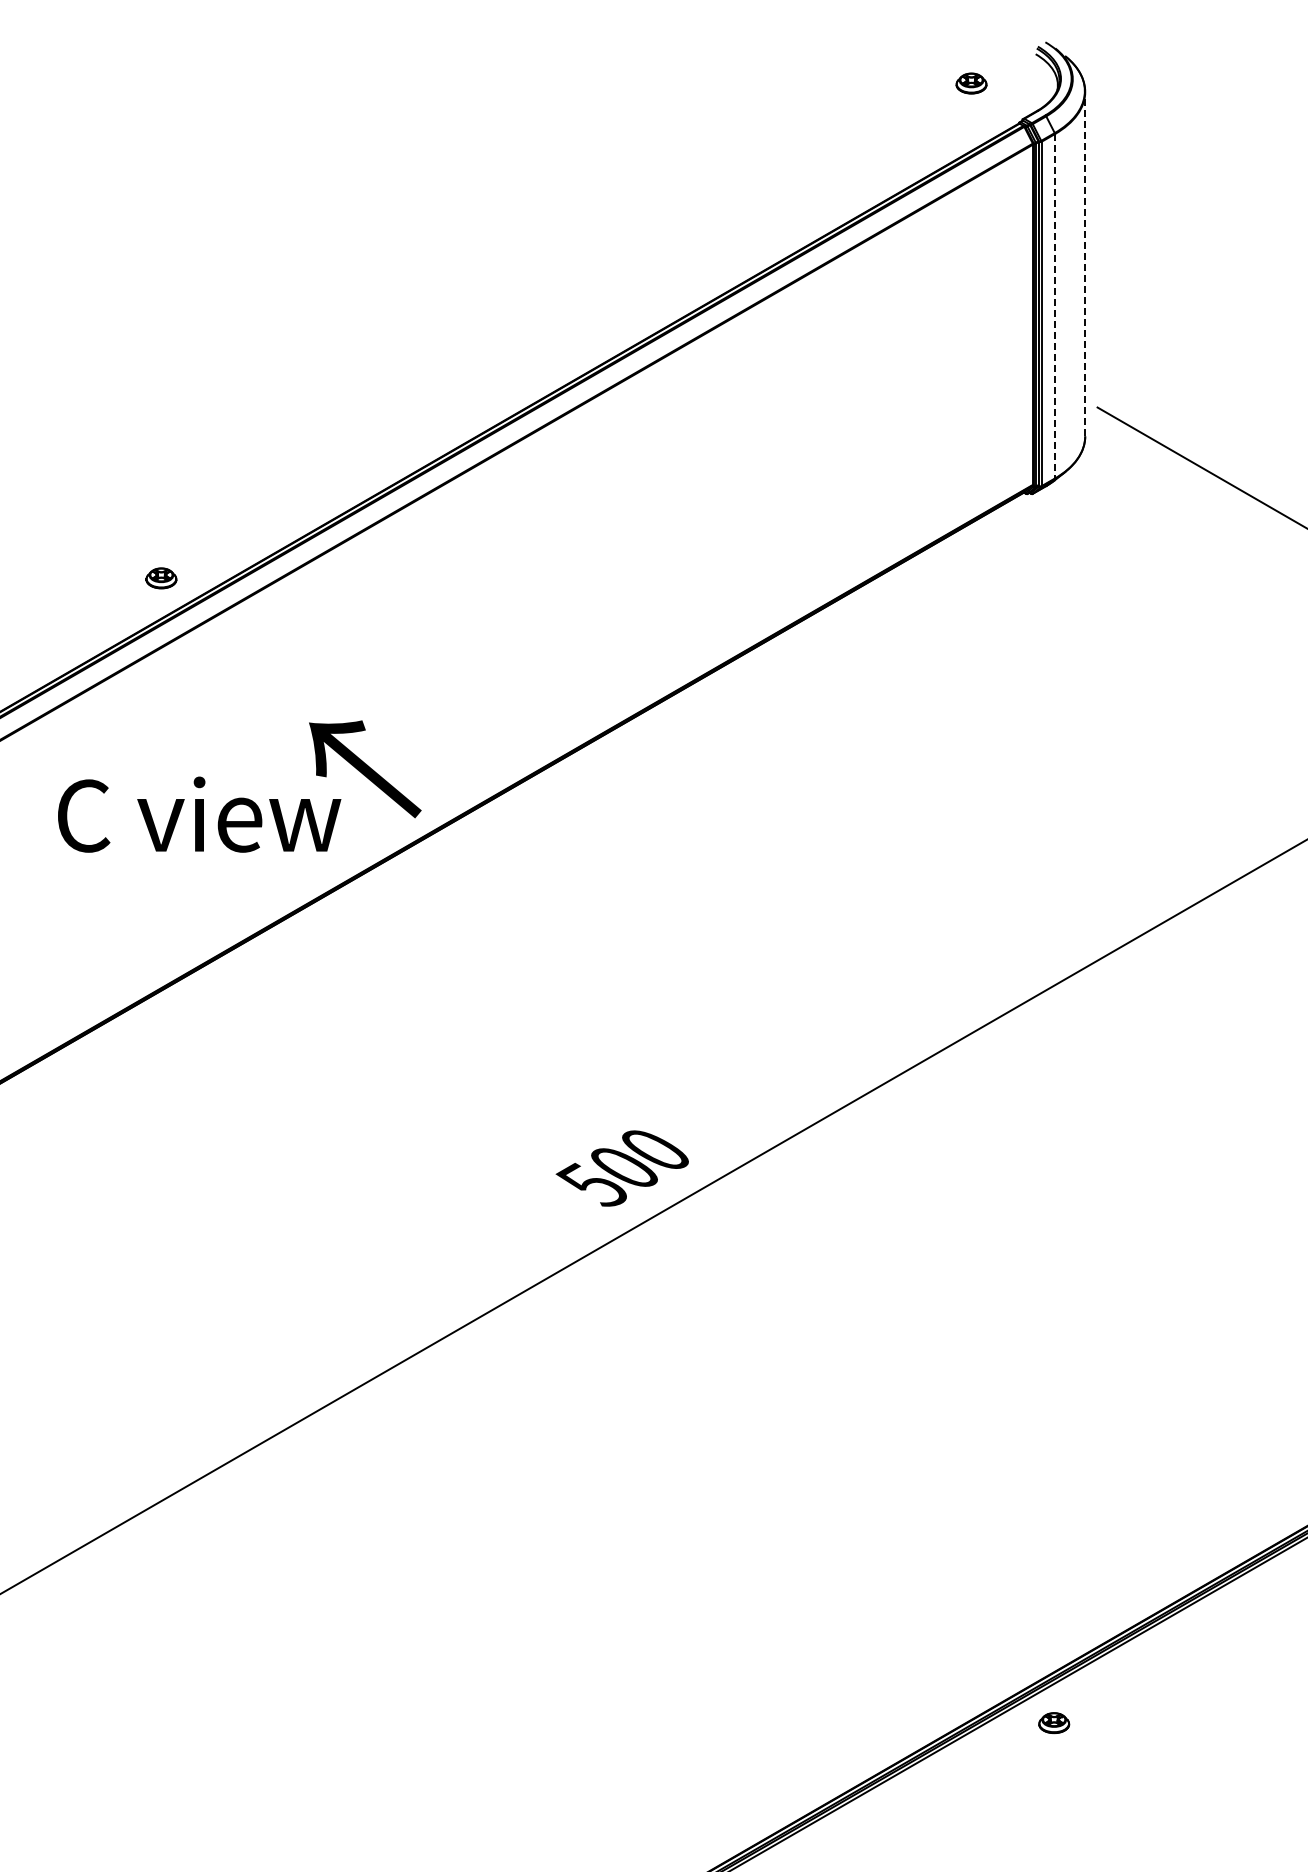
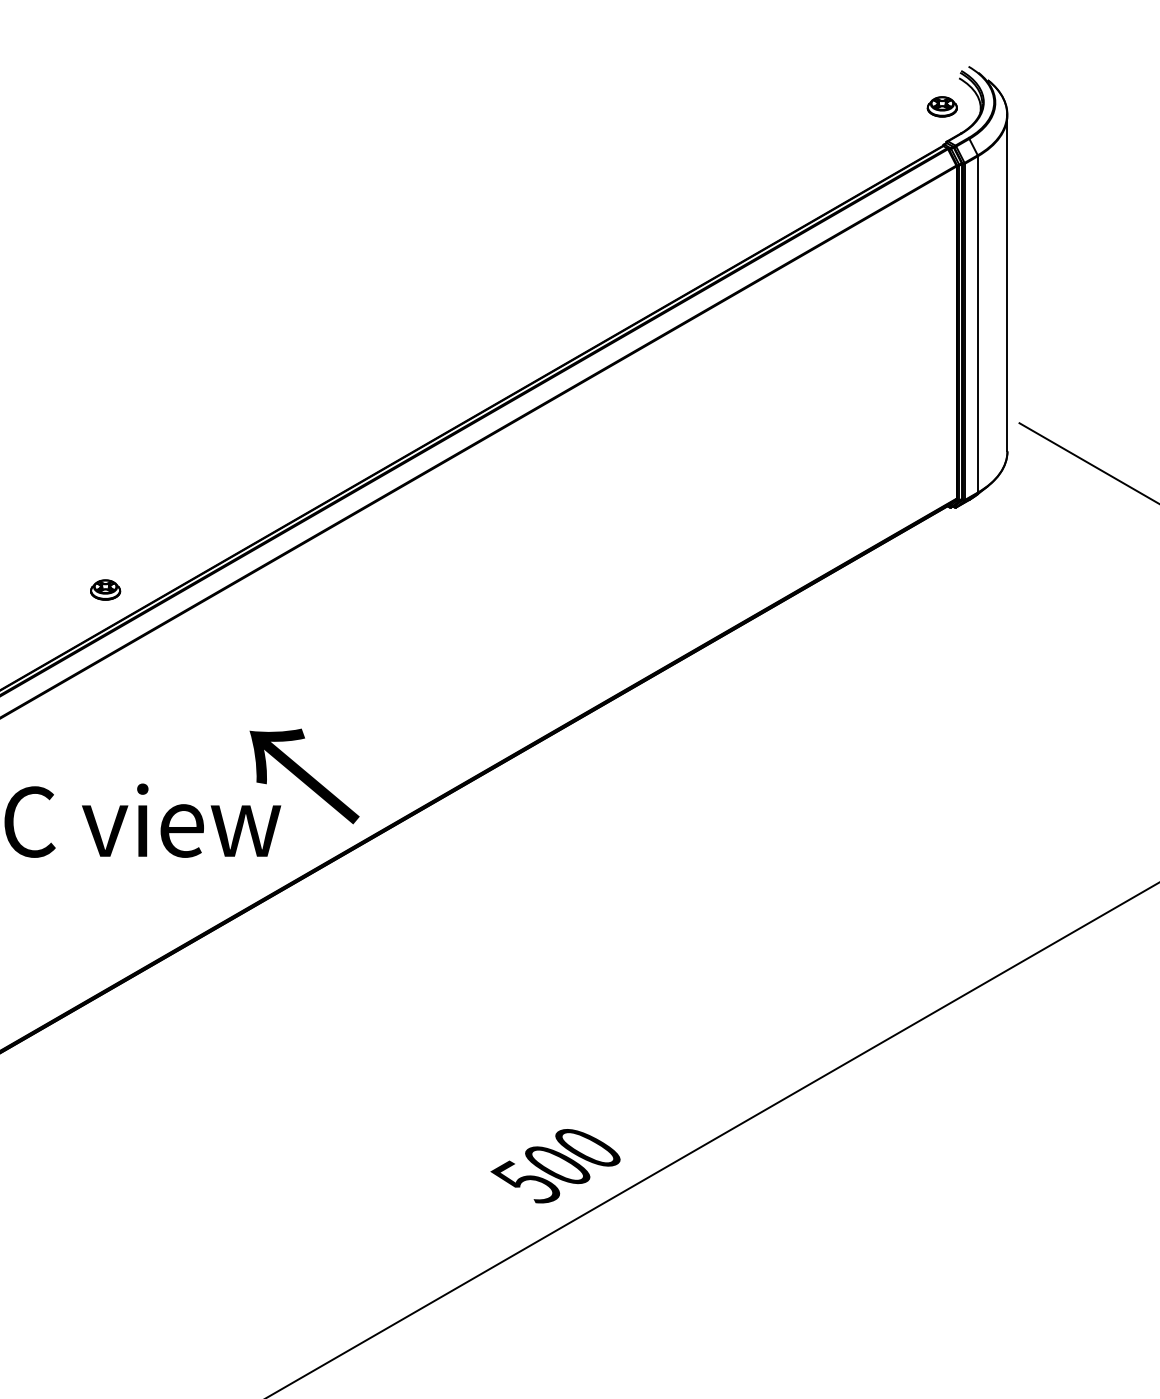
part: (971, 83) -> (942, 106), moved
line: (1085, 263) -> (1007, 282), dashed -> solid
line: (1055, 306) -> (978, 324), dashed -> solid

